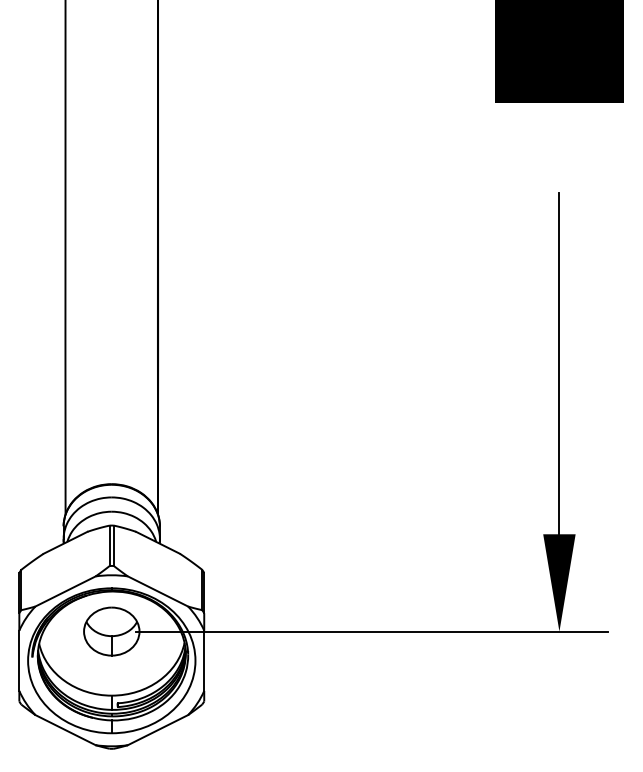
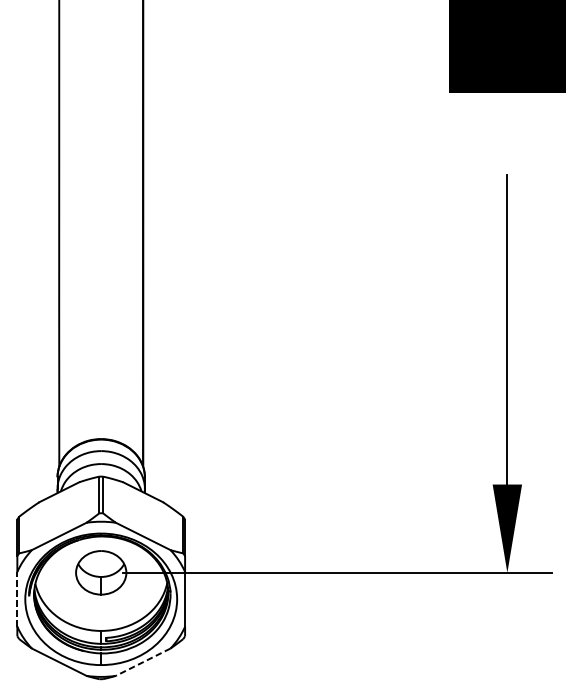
line: (19, 660) -> (17, 599), solid -> dashed
line: (158, 730) -> (143, 662), solid -> dashed

